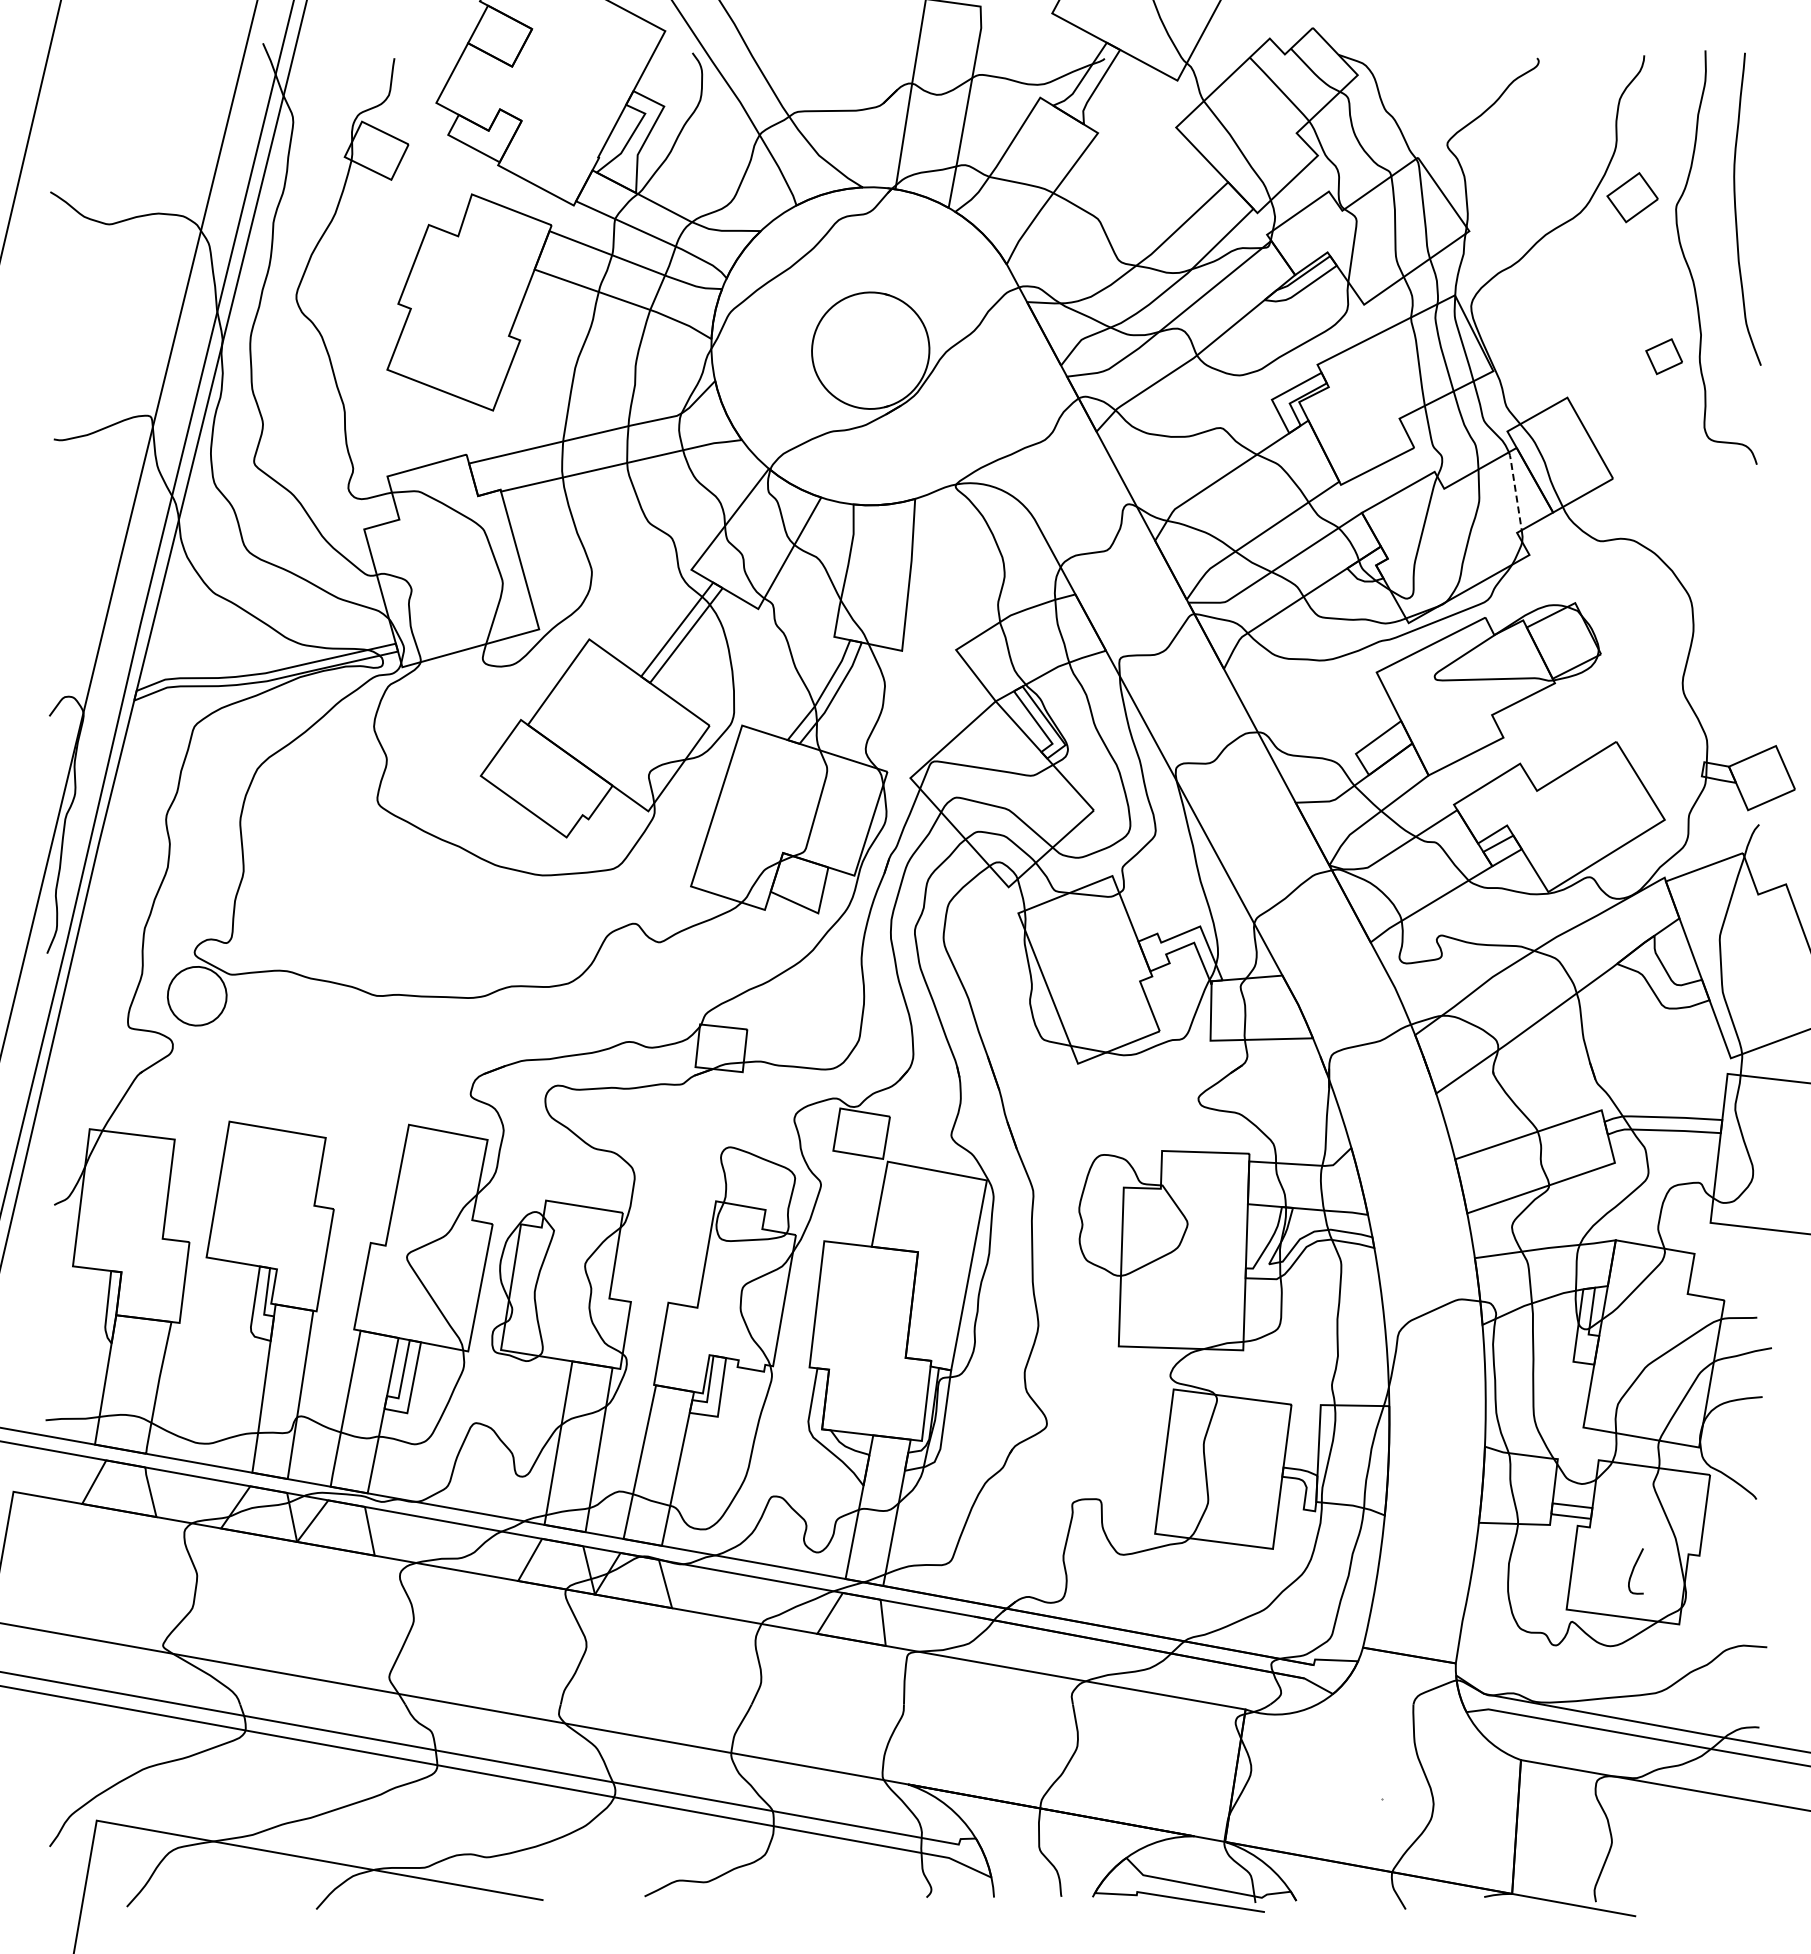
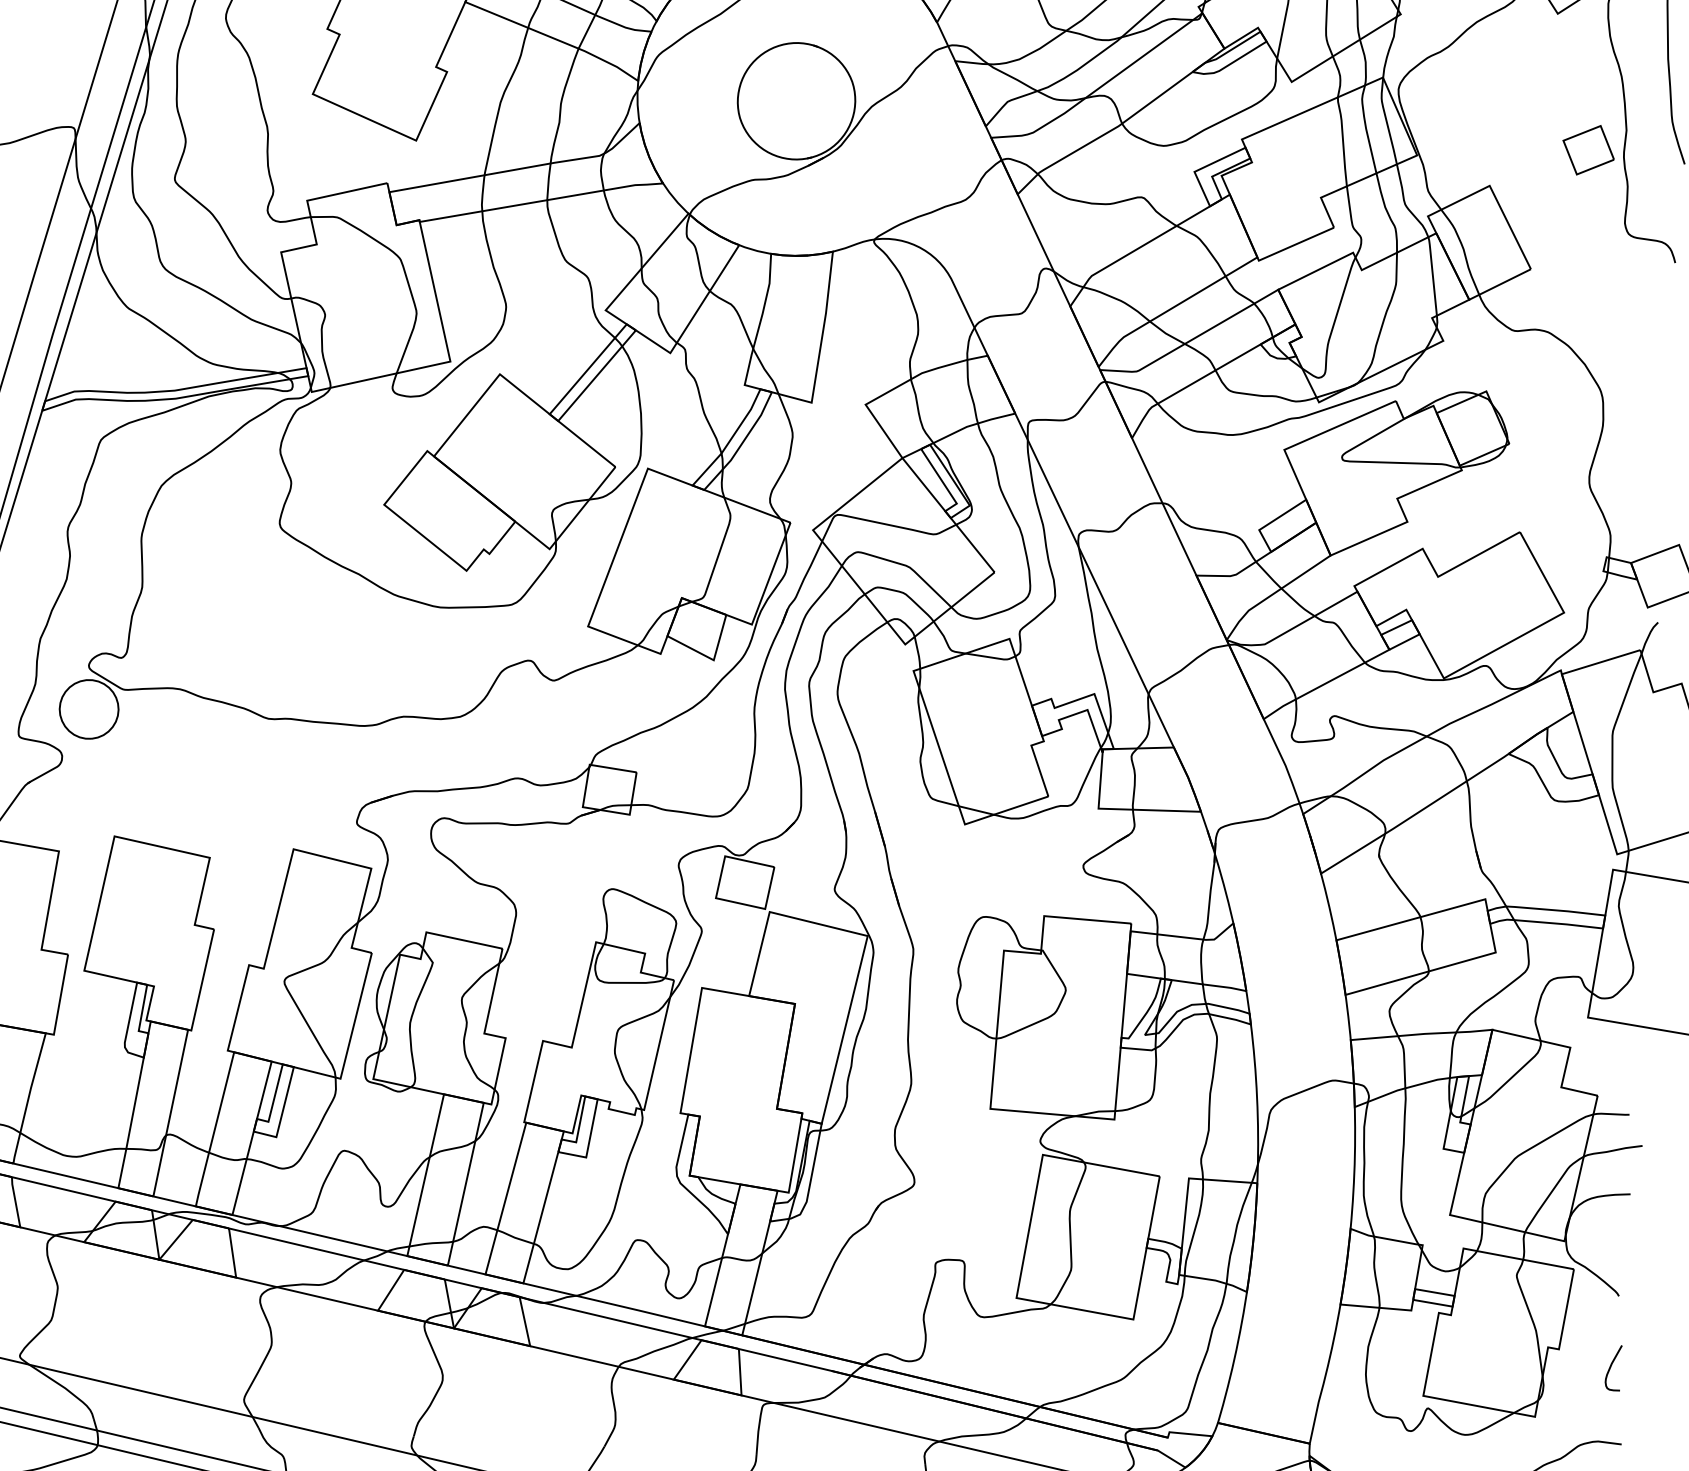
part: (1663, 356) -> (1587, 149), size x1.43
line: (1515, 490) -> (1432, 275), dashed -> solid
curve: (1633, 1571) -> (1611, 1367), moved

